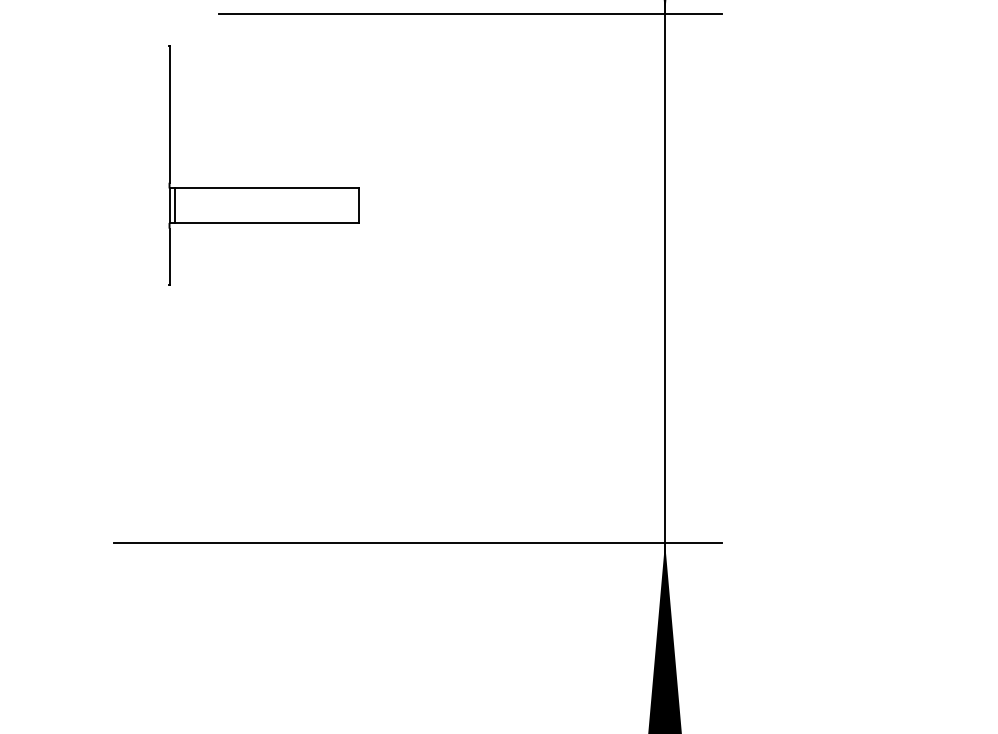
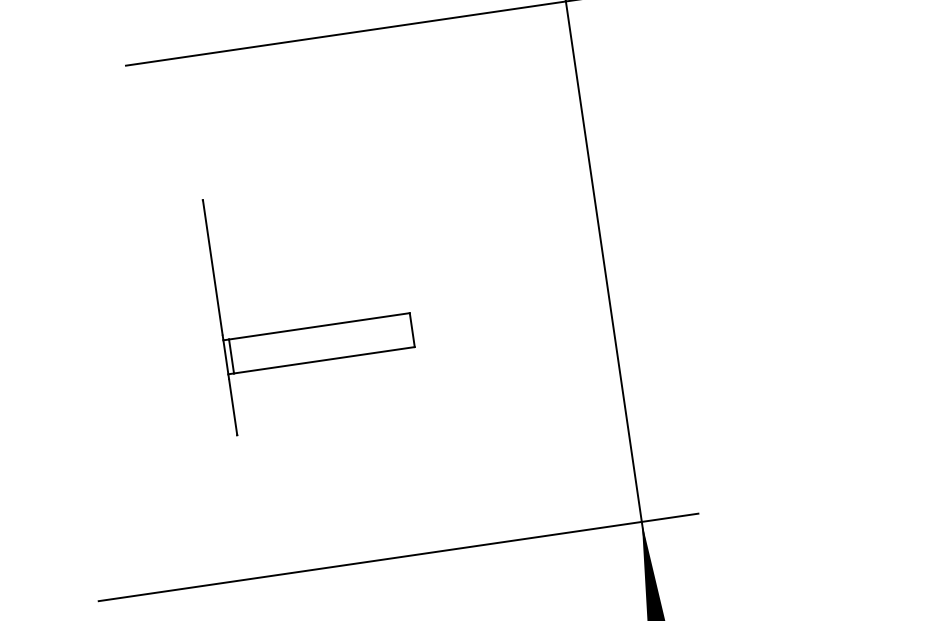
part: (263, 187) -> (315, 325), moved

